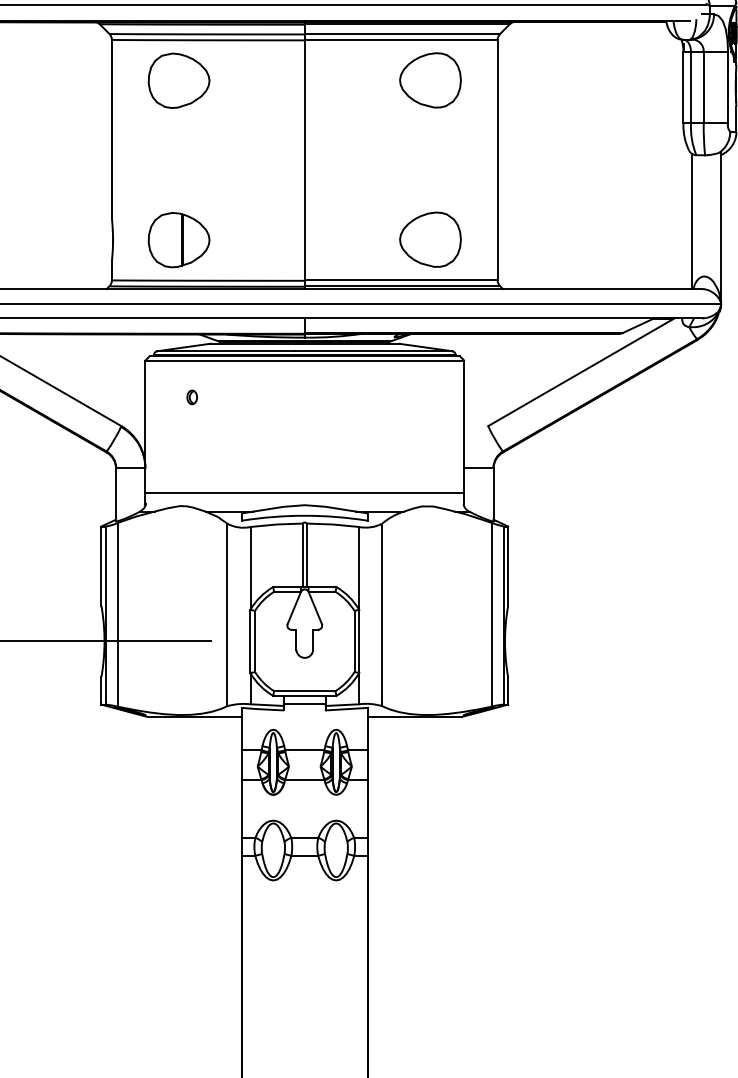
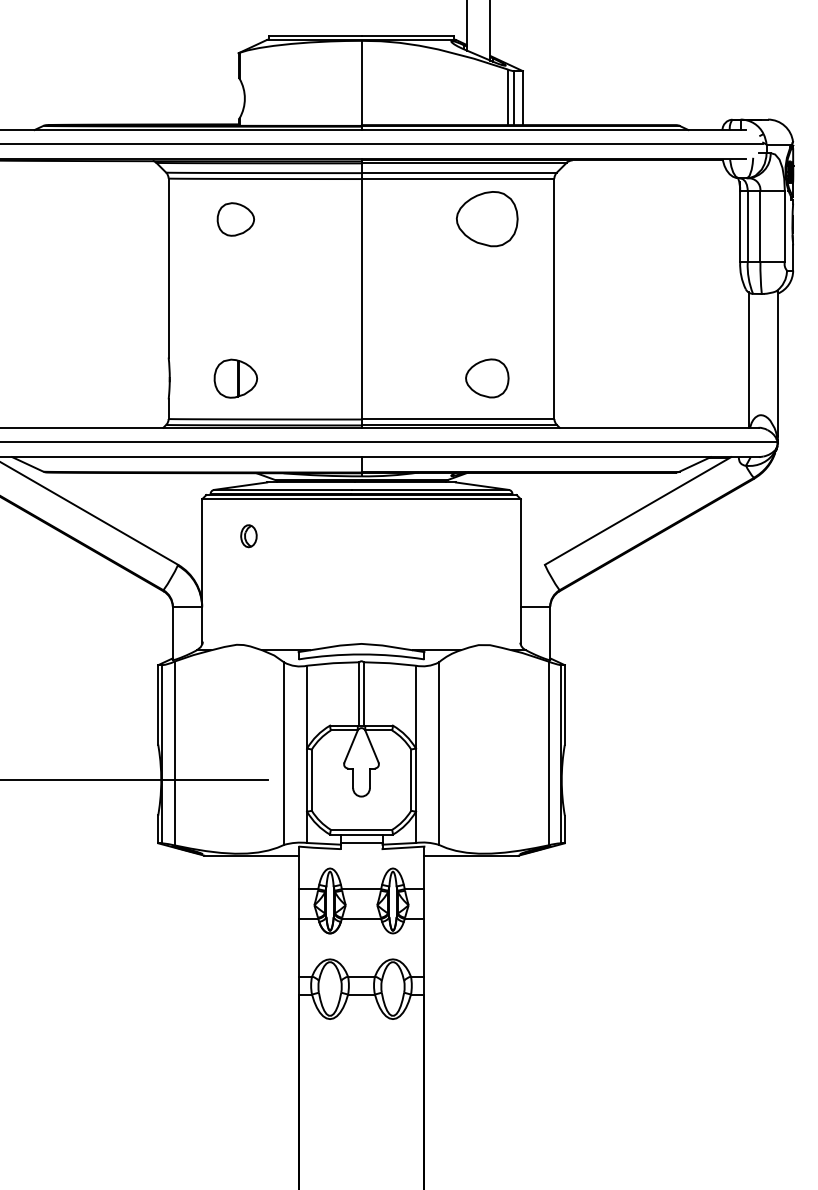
part: (178, 80) -> (235, 219), size x0.6
part: (178, 239) -> (235, 378), size x0.7
part: (430, 239) -> (487, 378), size x0.7
part: (191, 396) -> (248, 535), size x1.6
line: (304, 492) -> (361, 631), removed

